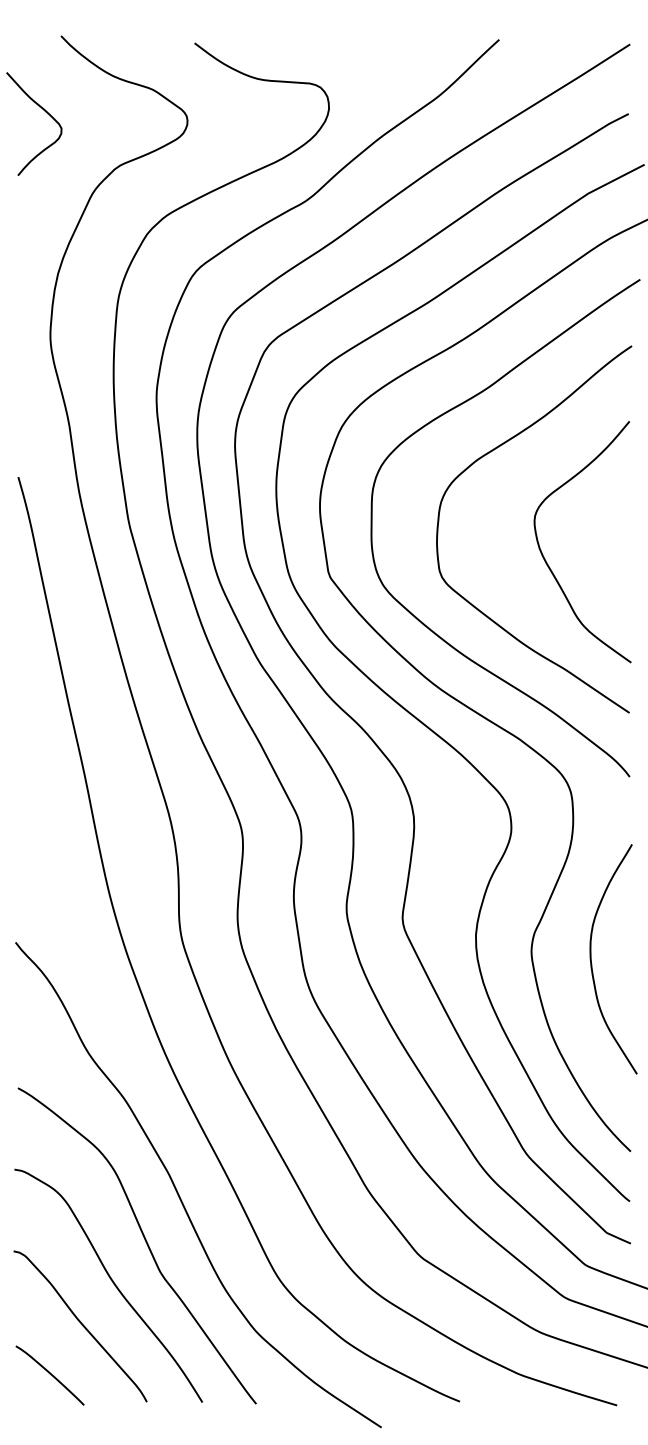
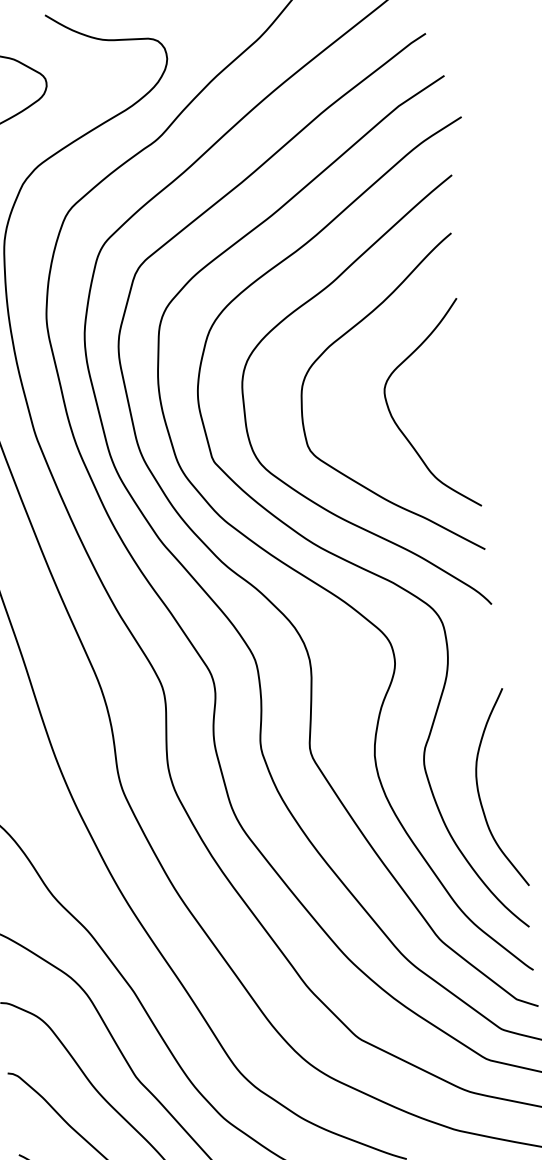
curve: (592, 963) -> (480, 794), moved

